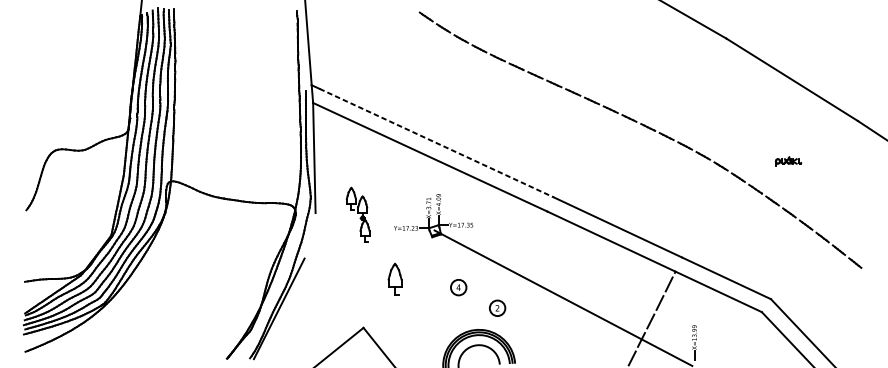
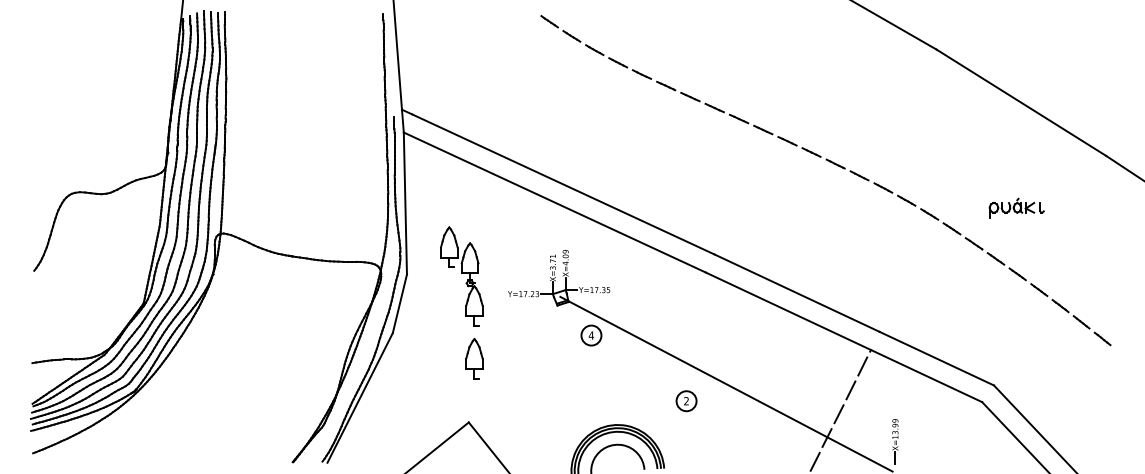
line: (437, 143) -> (563, 184), dashed -> solid
part: (788, 161) -> (1016, 207), size x1.67
part: (357, 214) -> (461, 276), size x1.43
line: (309, 235) -> (399, 303), added
part: (395, 279) -> (474, 358), moved
part: (458, 287) -> (591, 335), moved
part: (497, 308) -> (686, 401), moved

